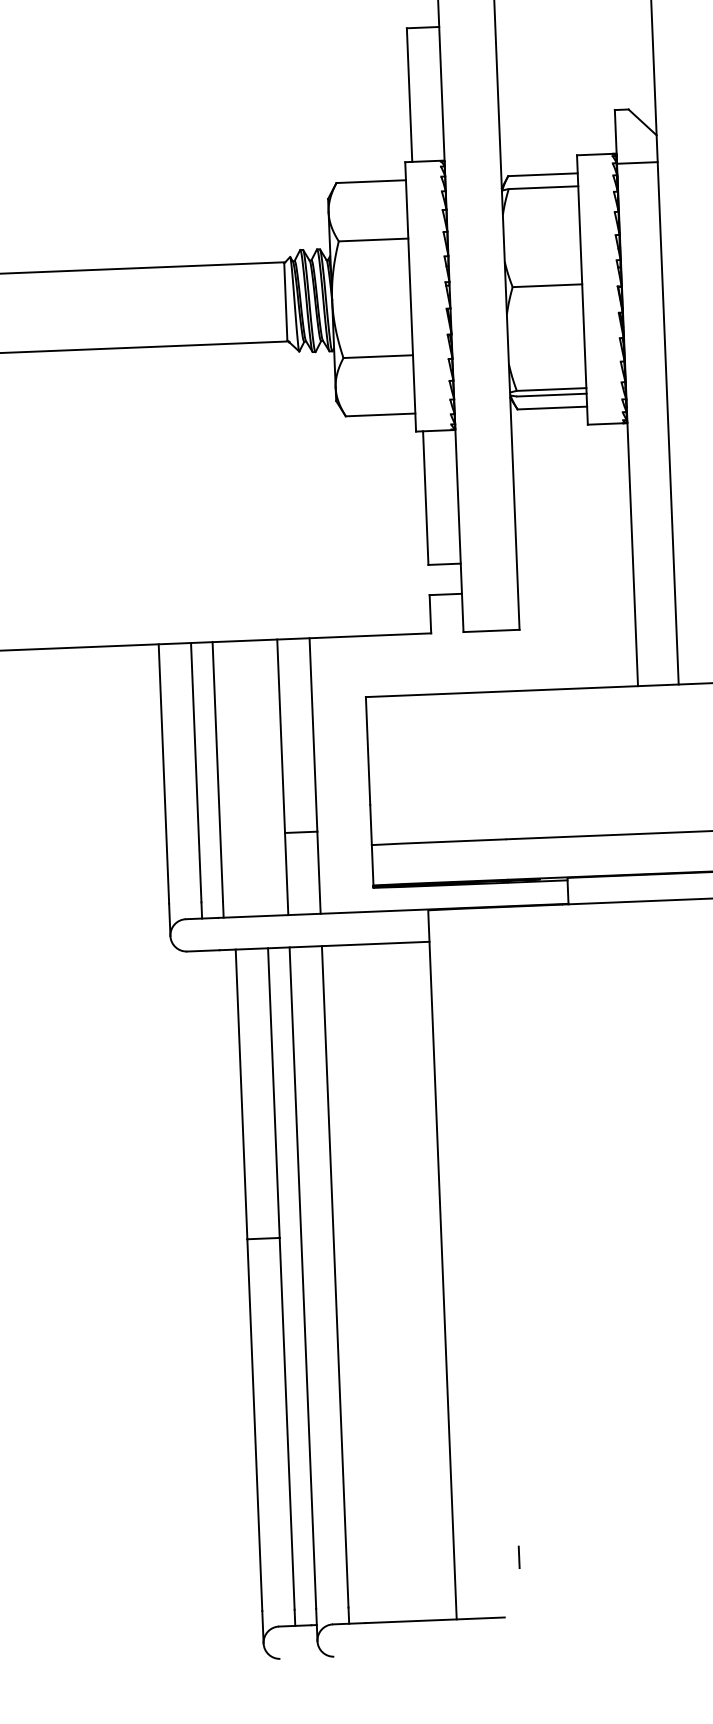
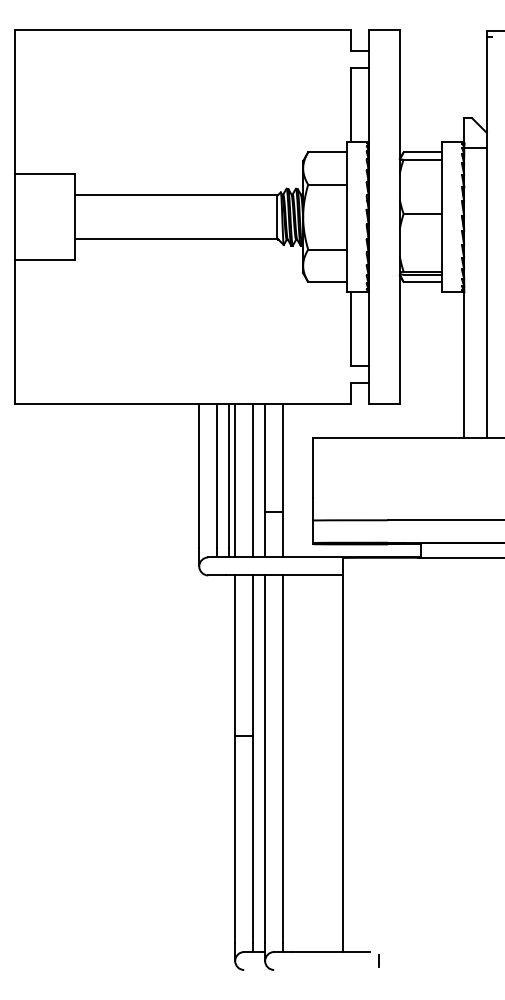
line: (261, 777) -> (253, 480), added
line: (229, 778) -> (235, 480), added
line: (518, 1556) -> (378, 960), moved

